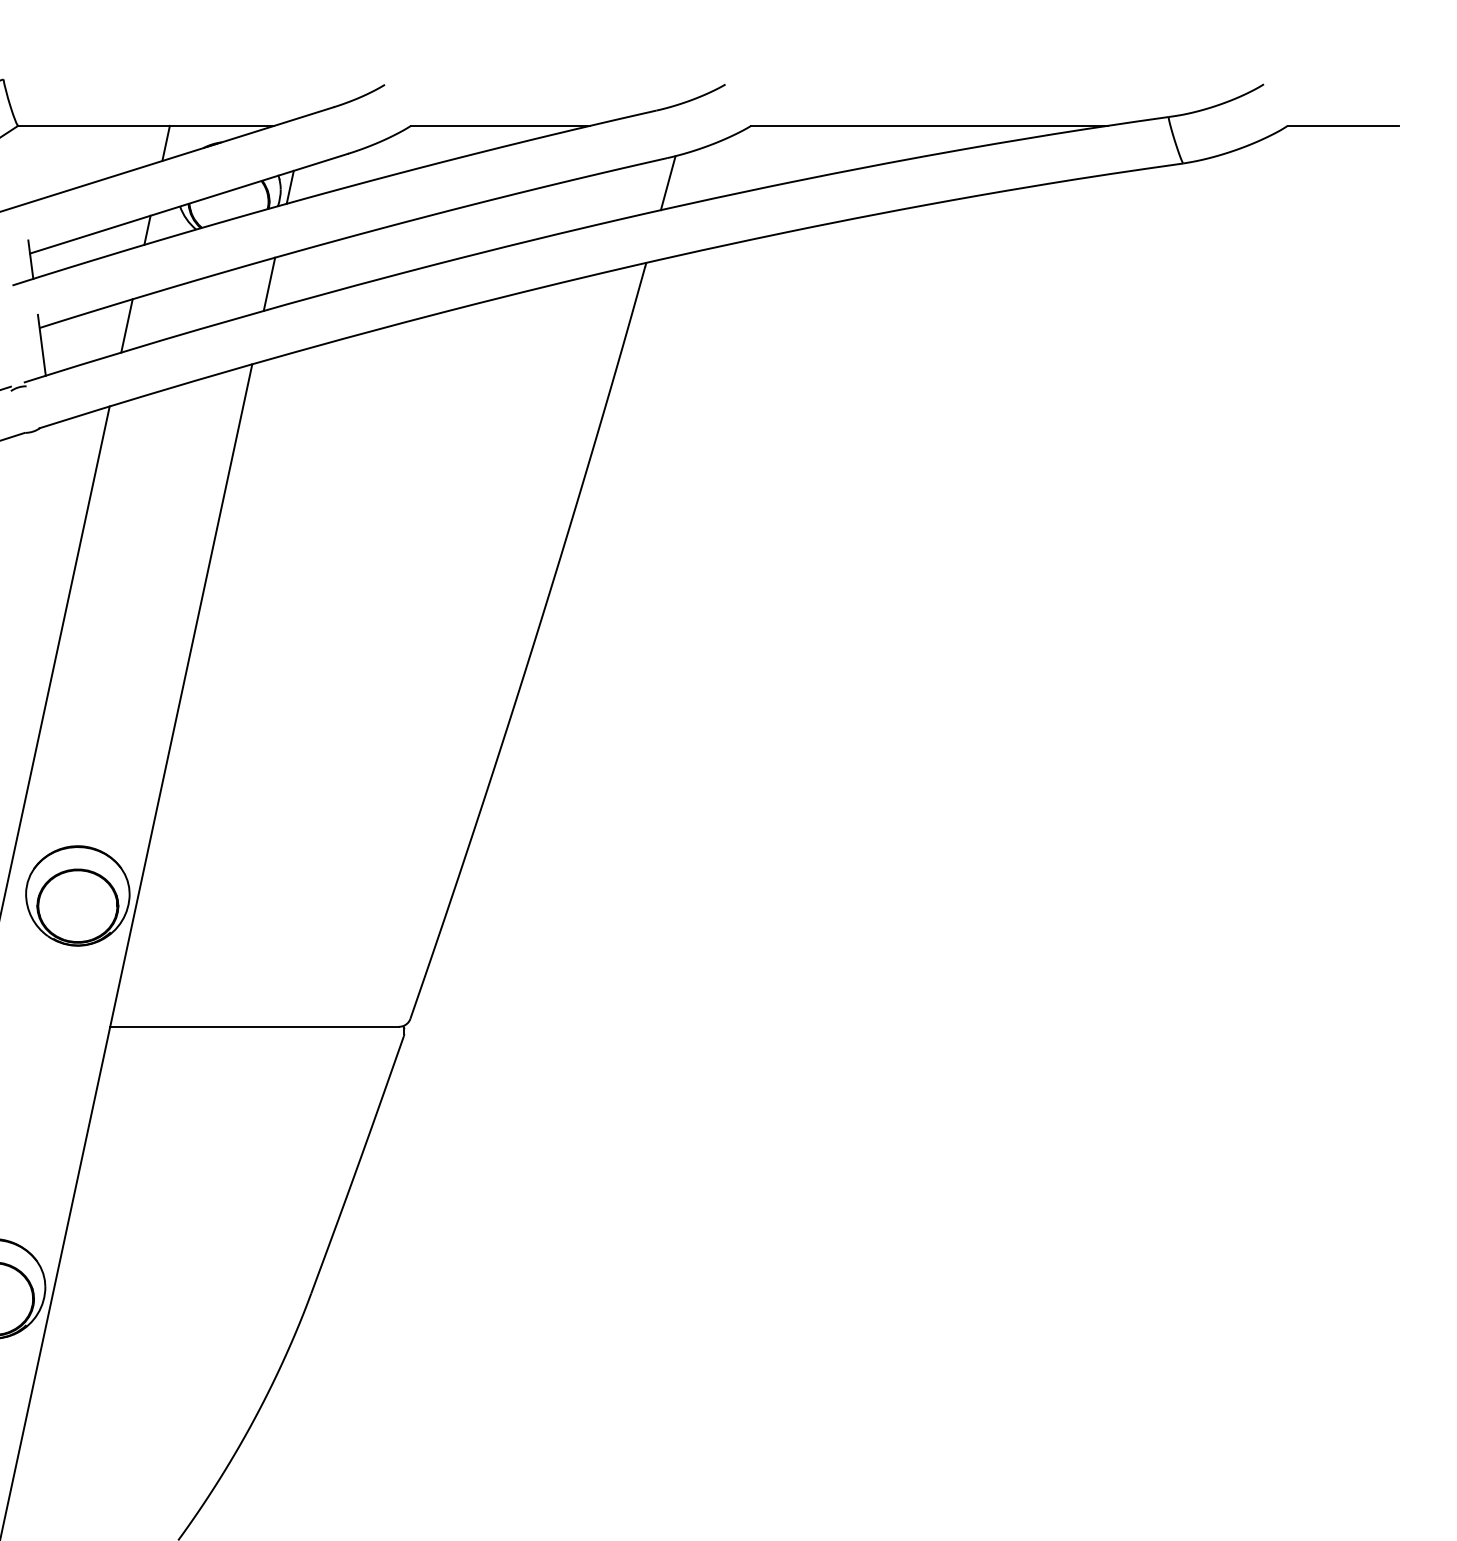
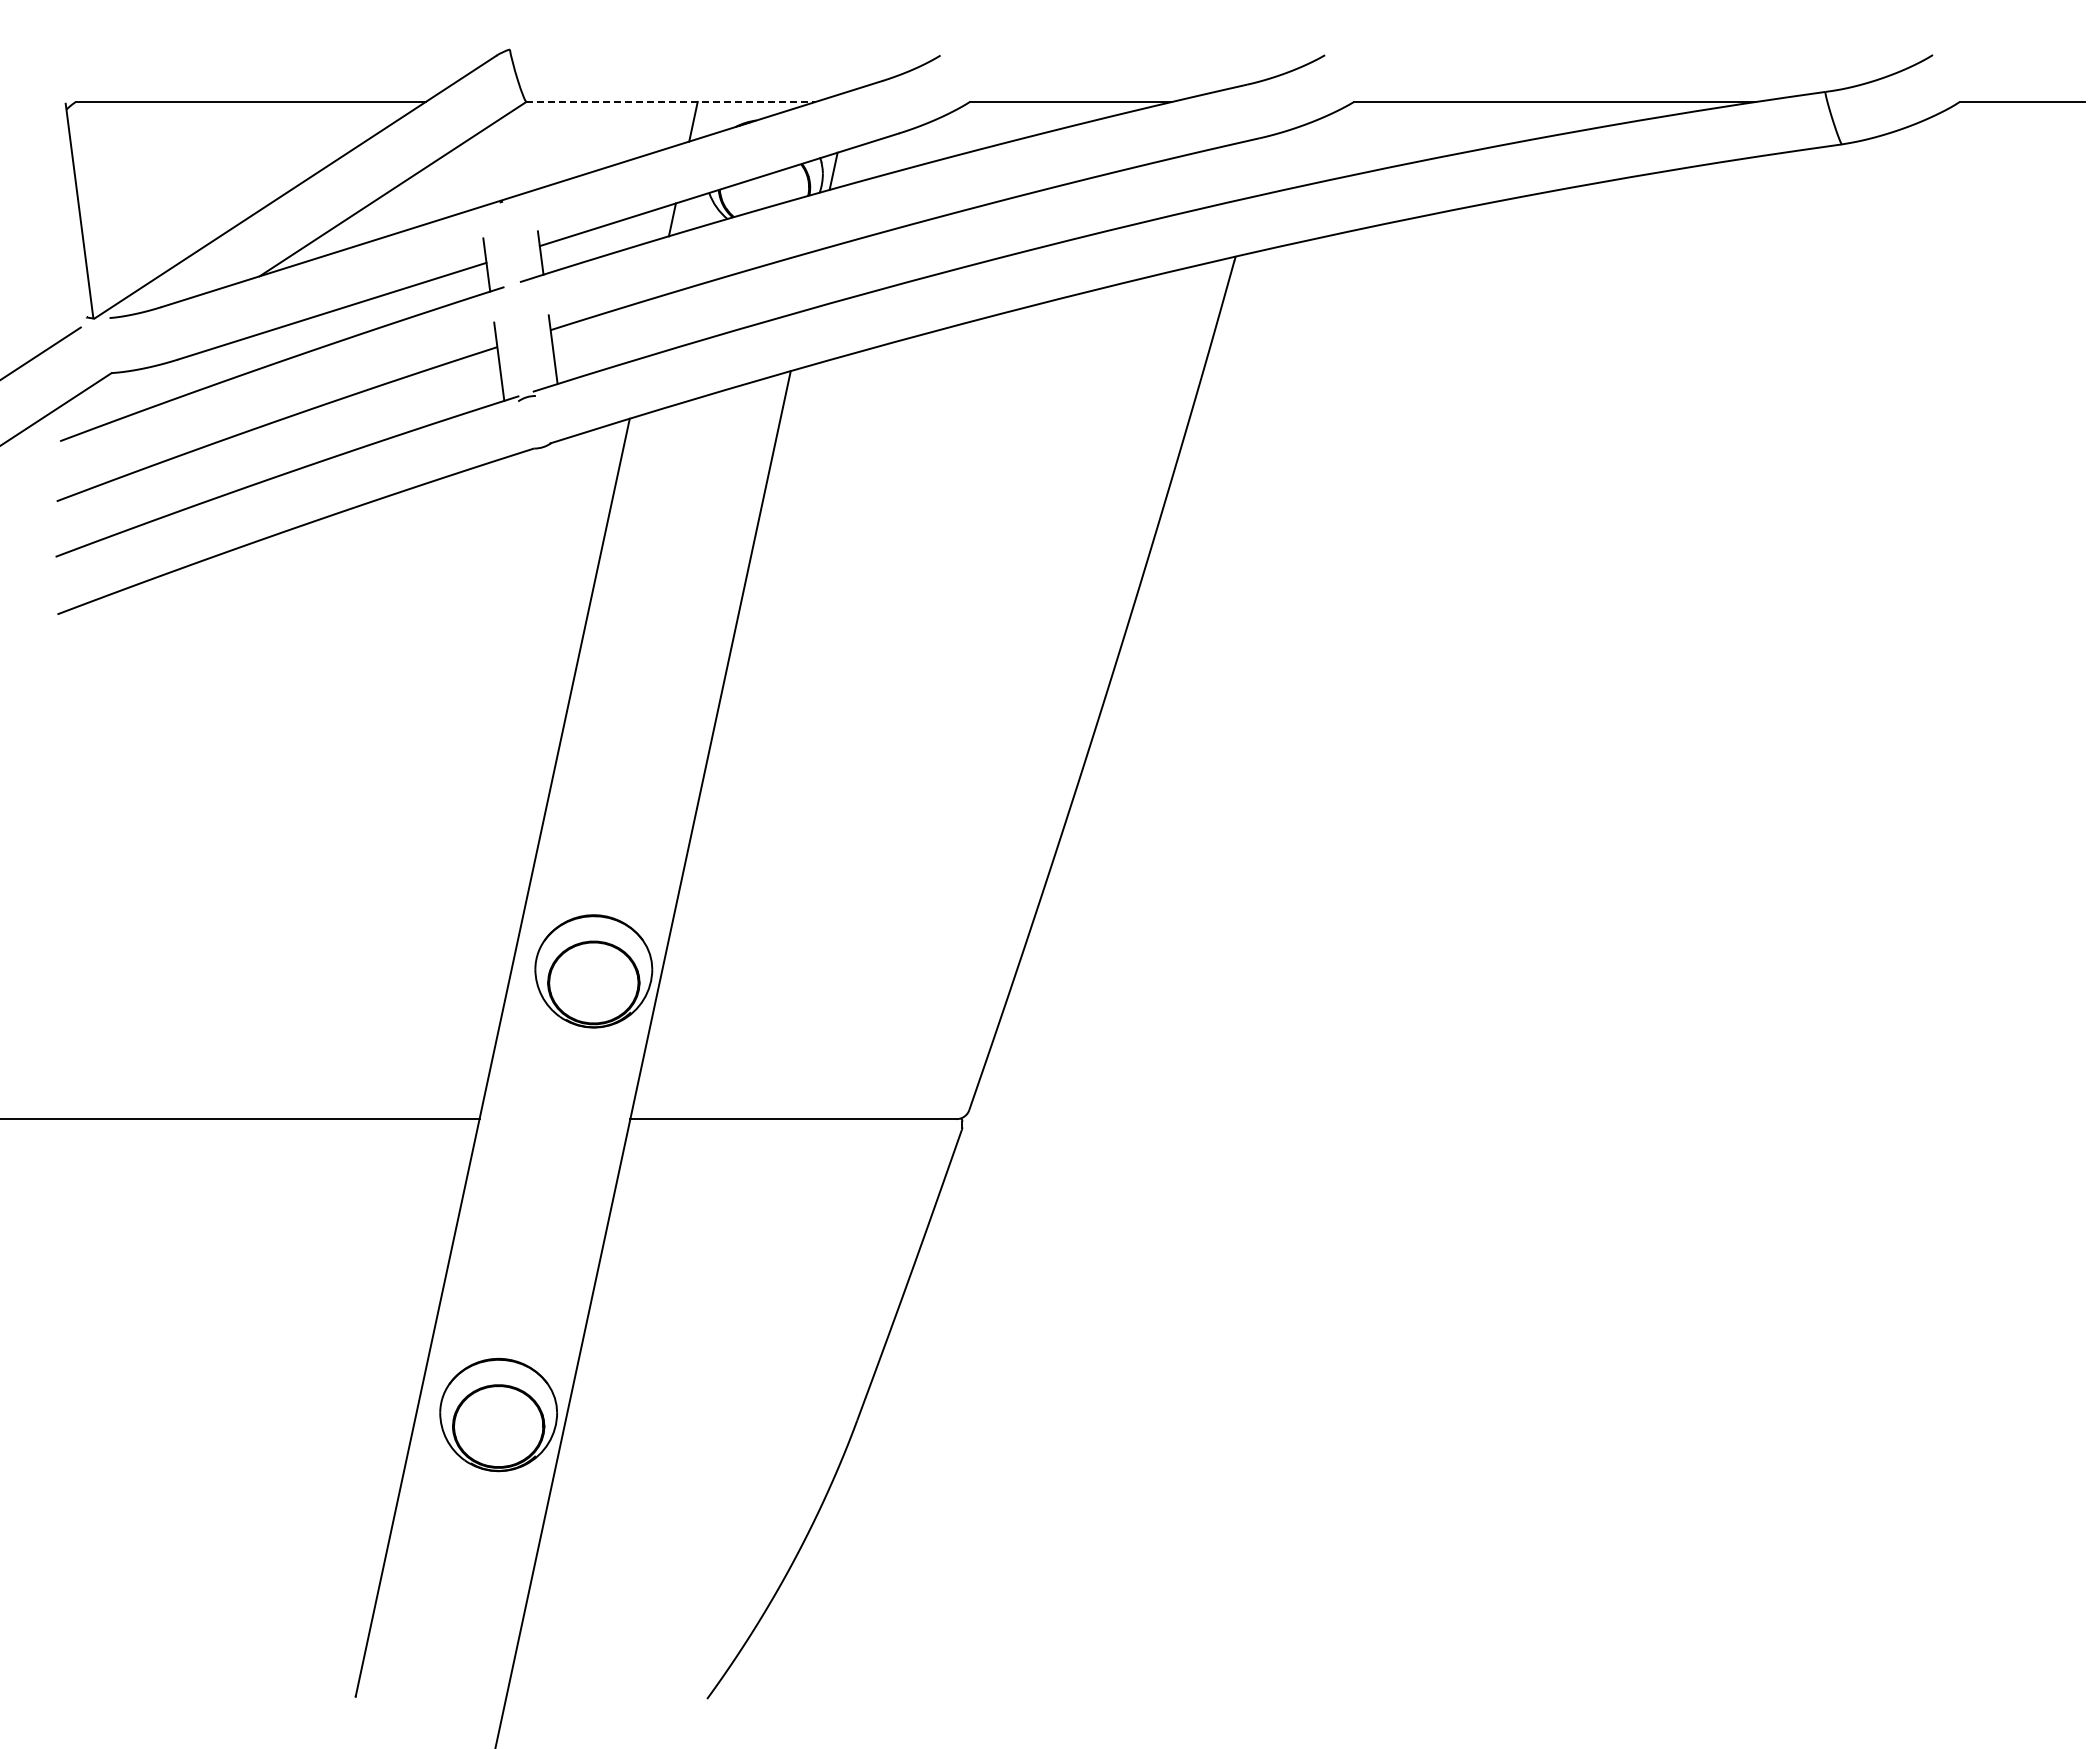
line: (146, 125) -> (671, 101), solid -> dashed
line: (668, 183) -> (1260, 166), removed
line: (268, 284) -> (809, 280), removed
line: (126, 325) -> (648, 327), removed

